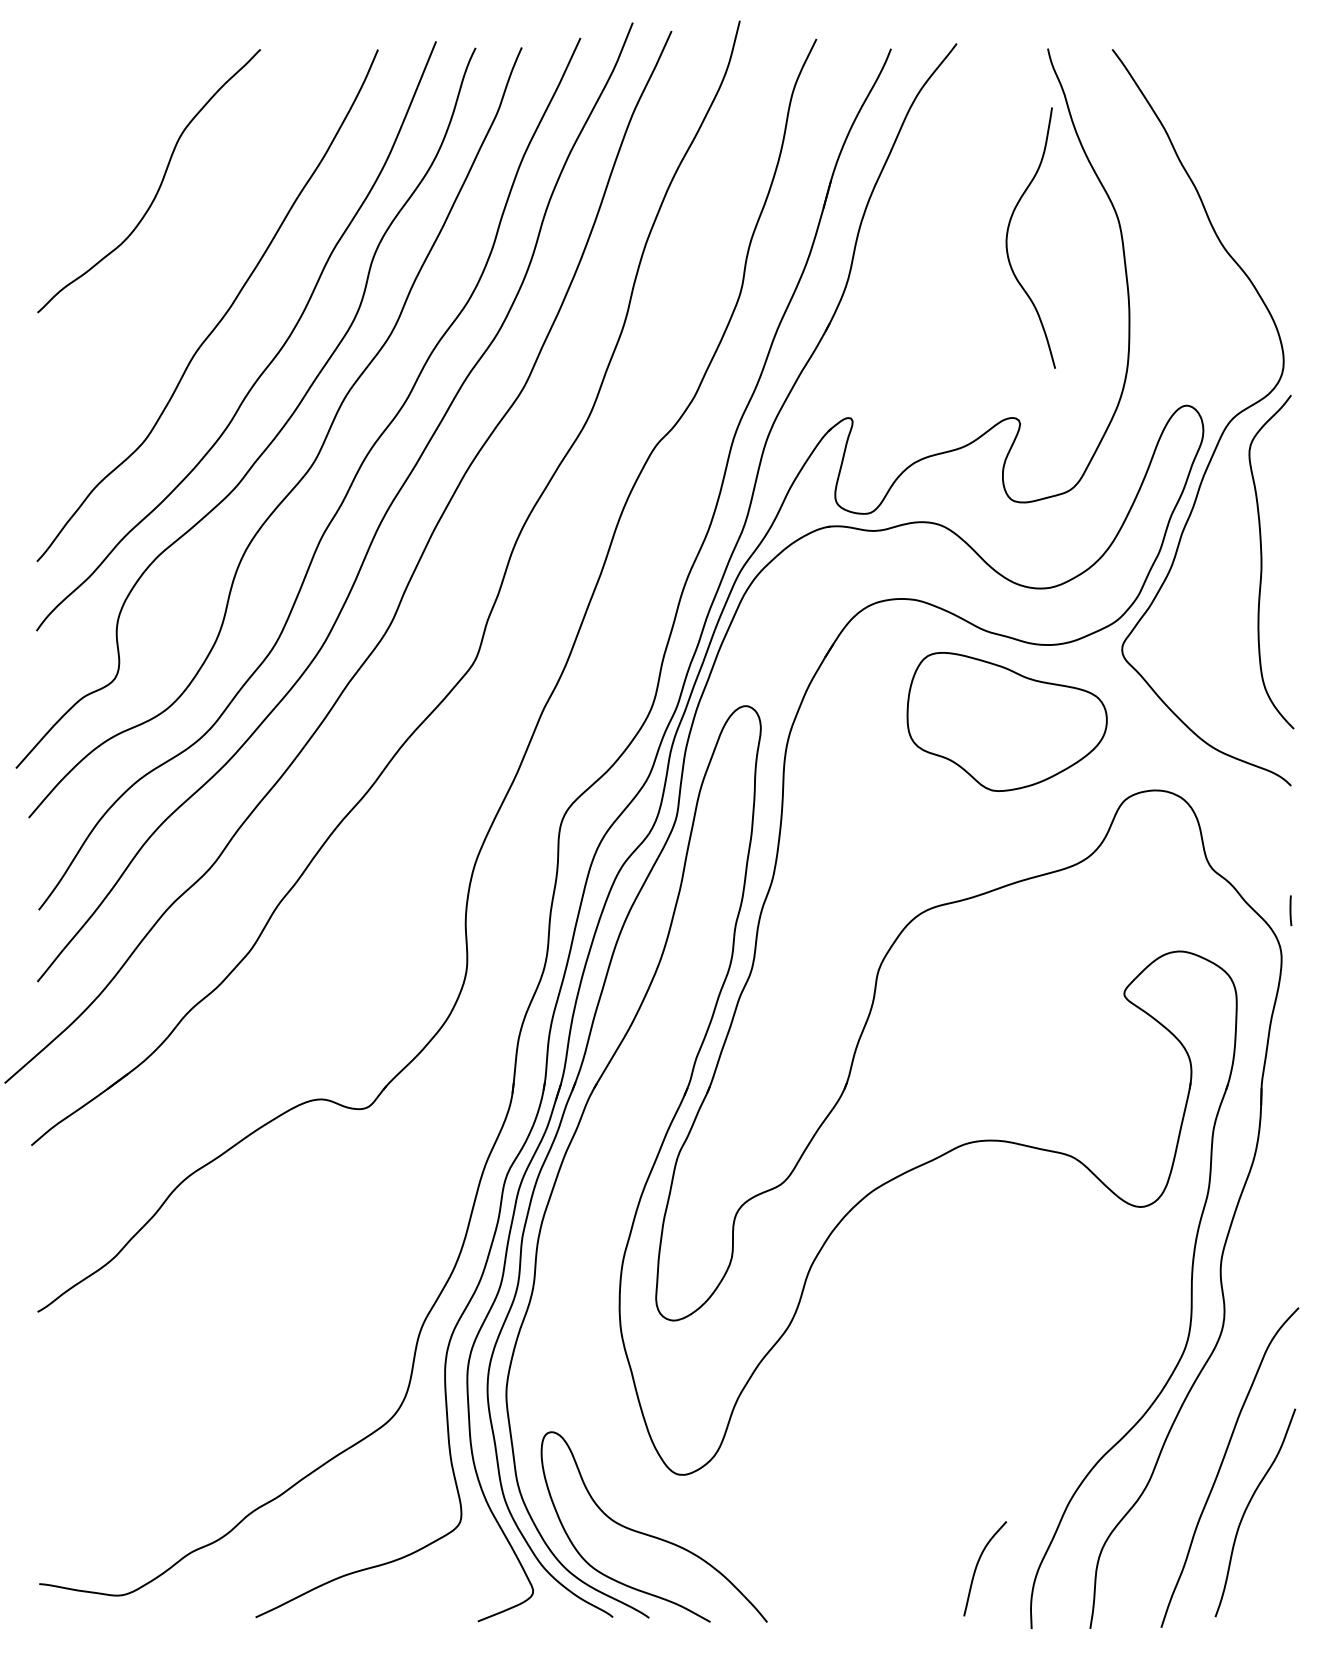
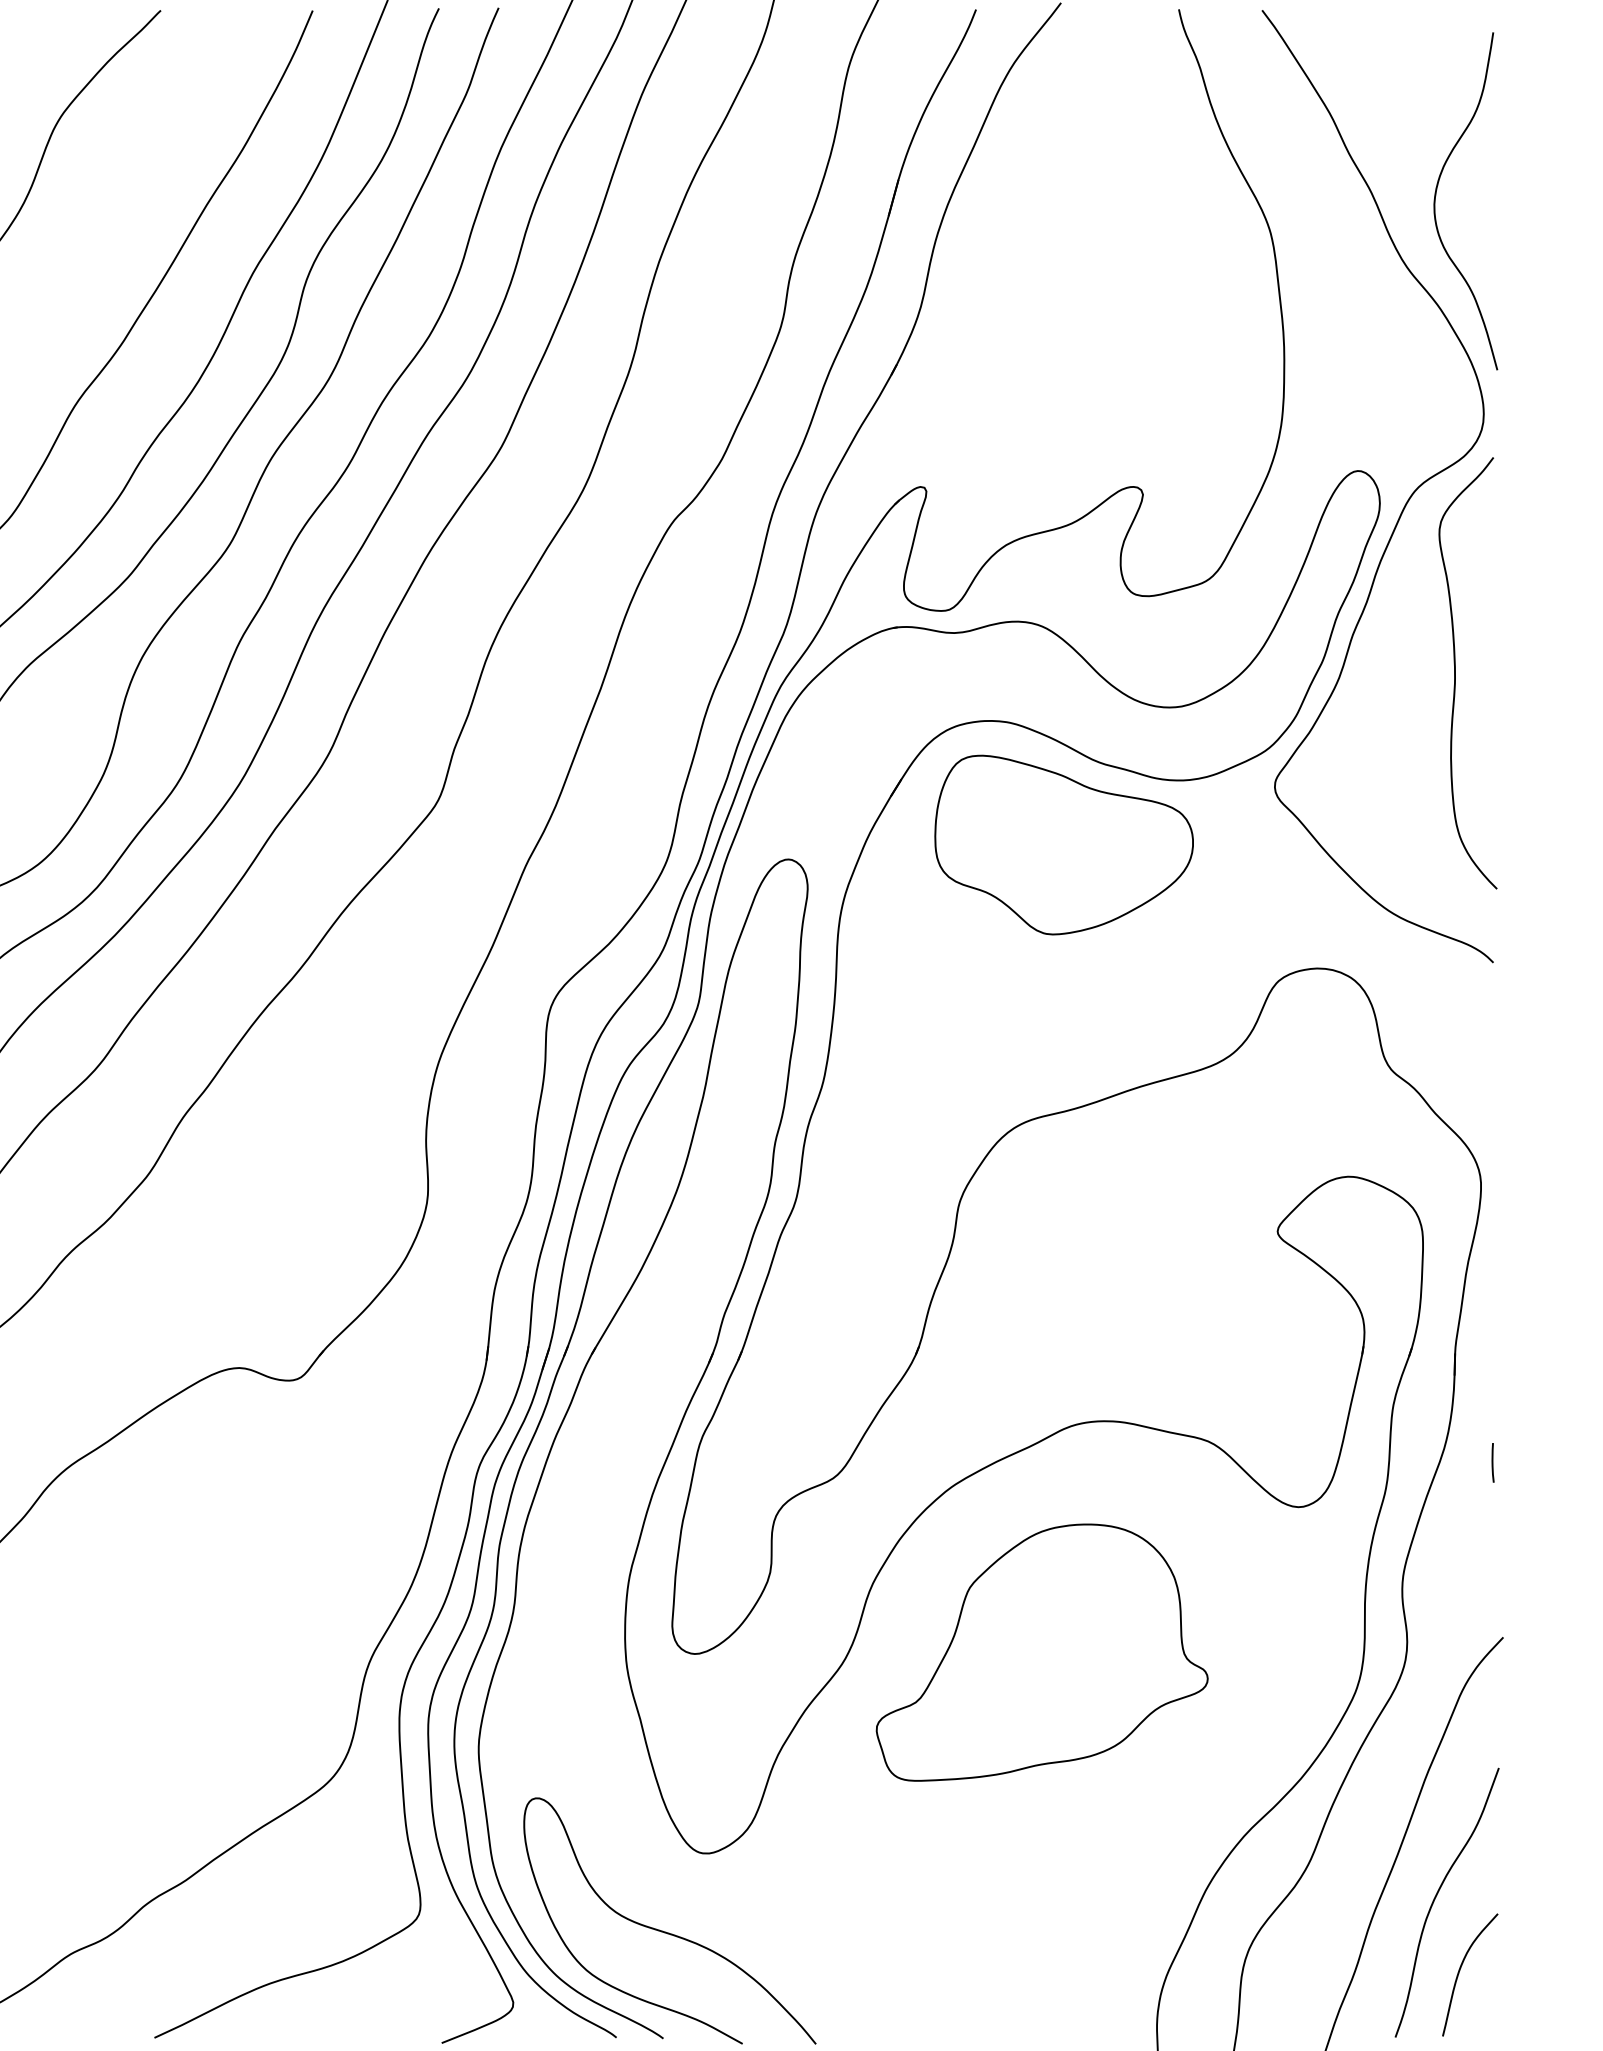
curve: (1008, 233) -> (1436, 195), moved
part: (1006, 721) -> (1063, 844), moved
line: (1290, 910) -> (1492, 1462), moved
part: (942, 1319) -> (1042, 1652), added
curve: (978, 1564) -> (1461, 1969), moved

